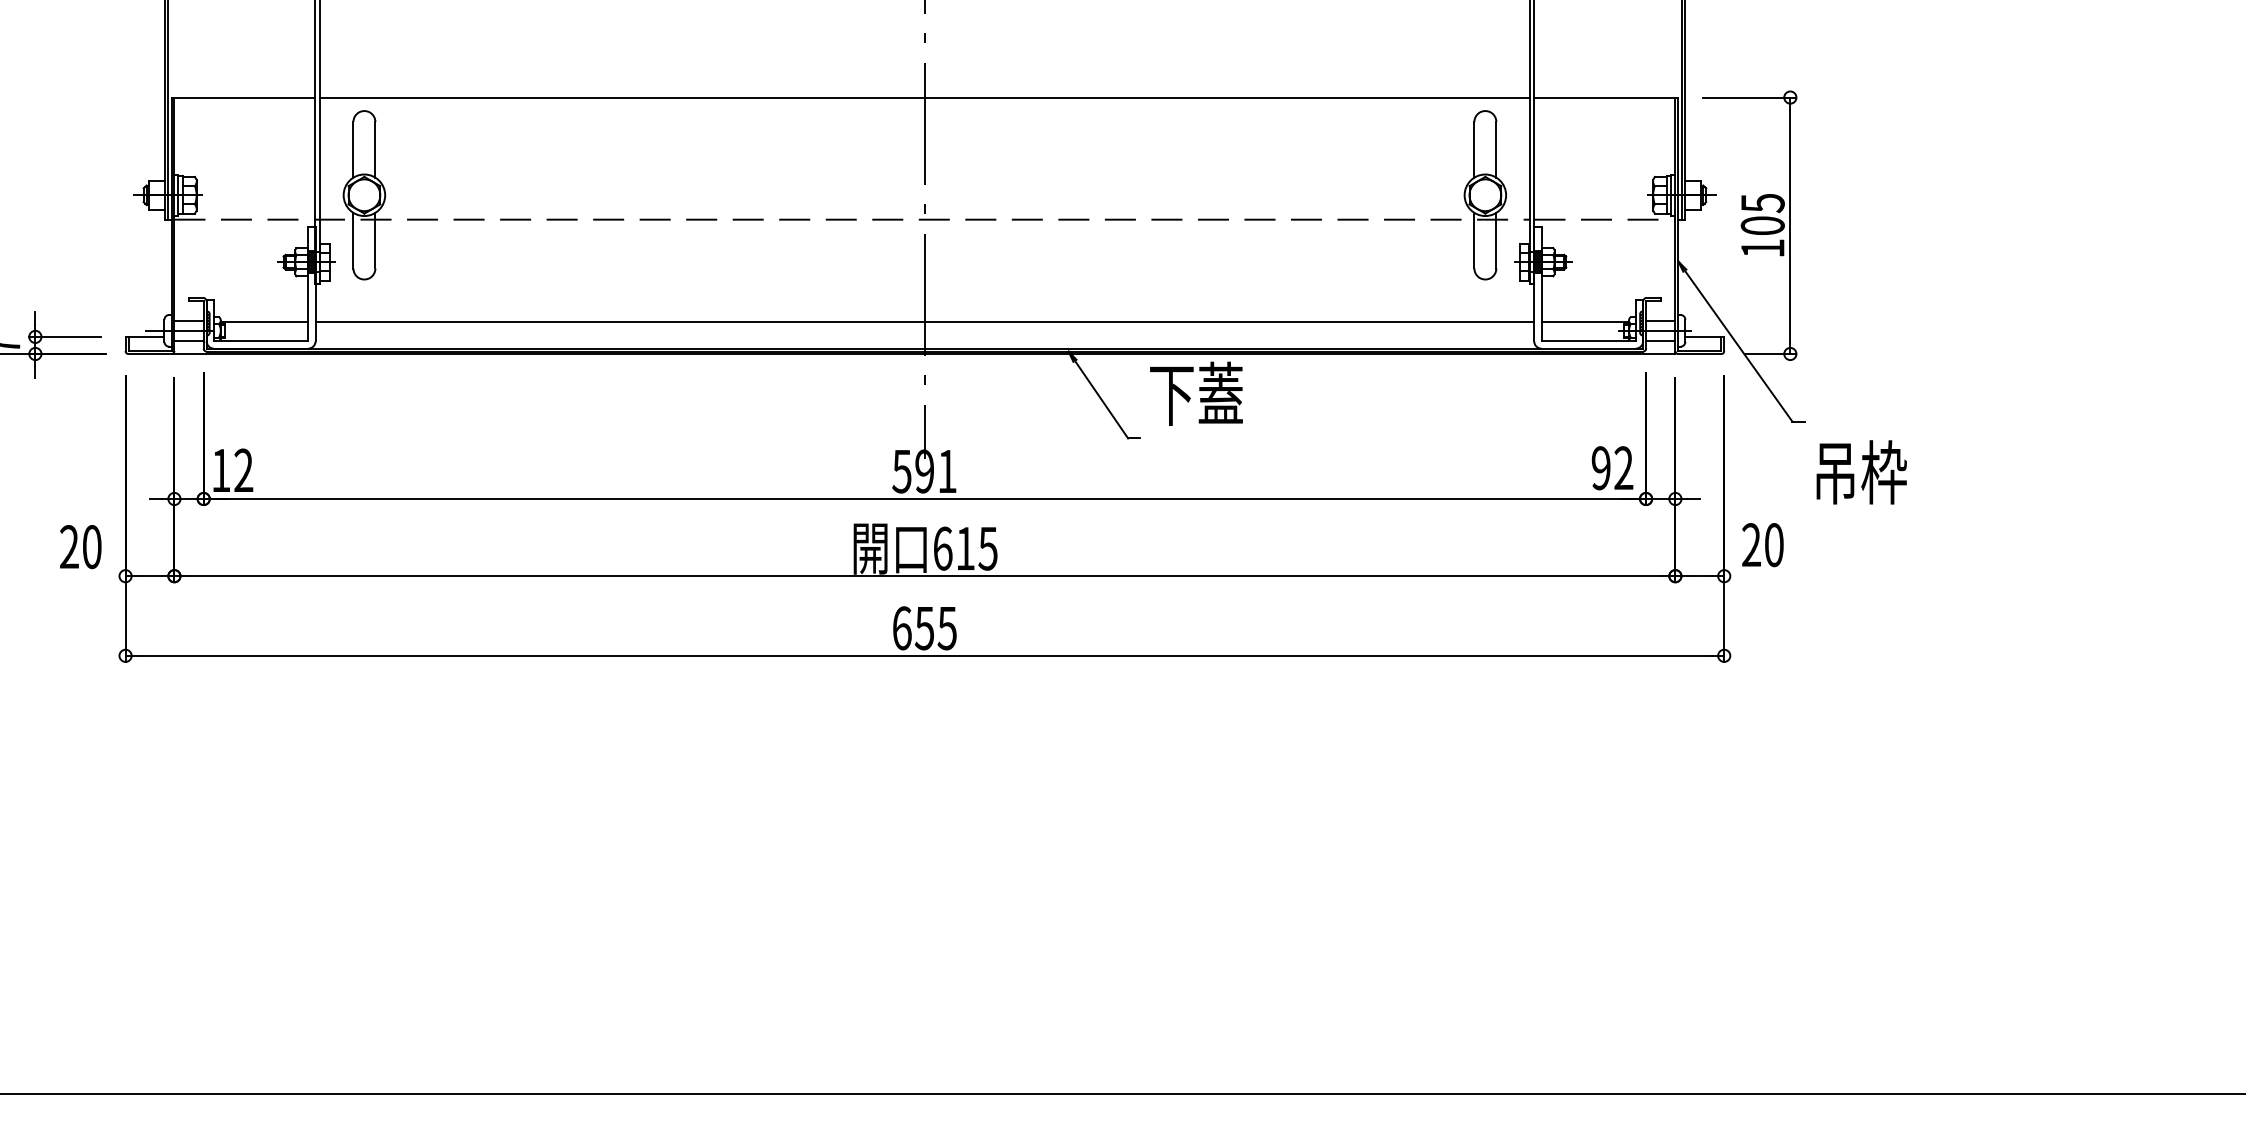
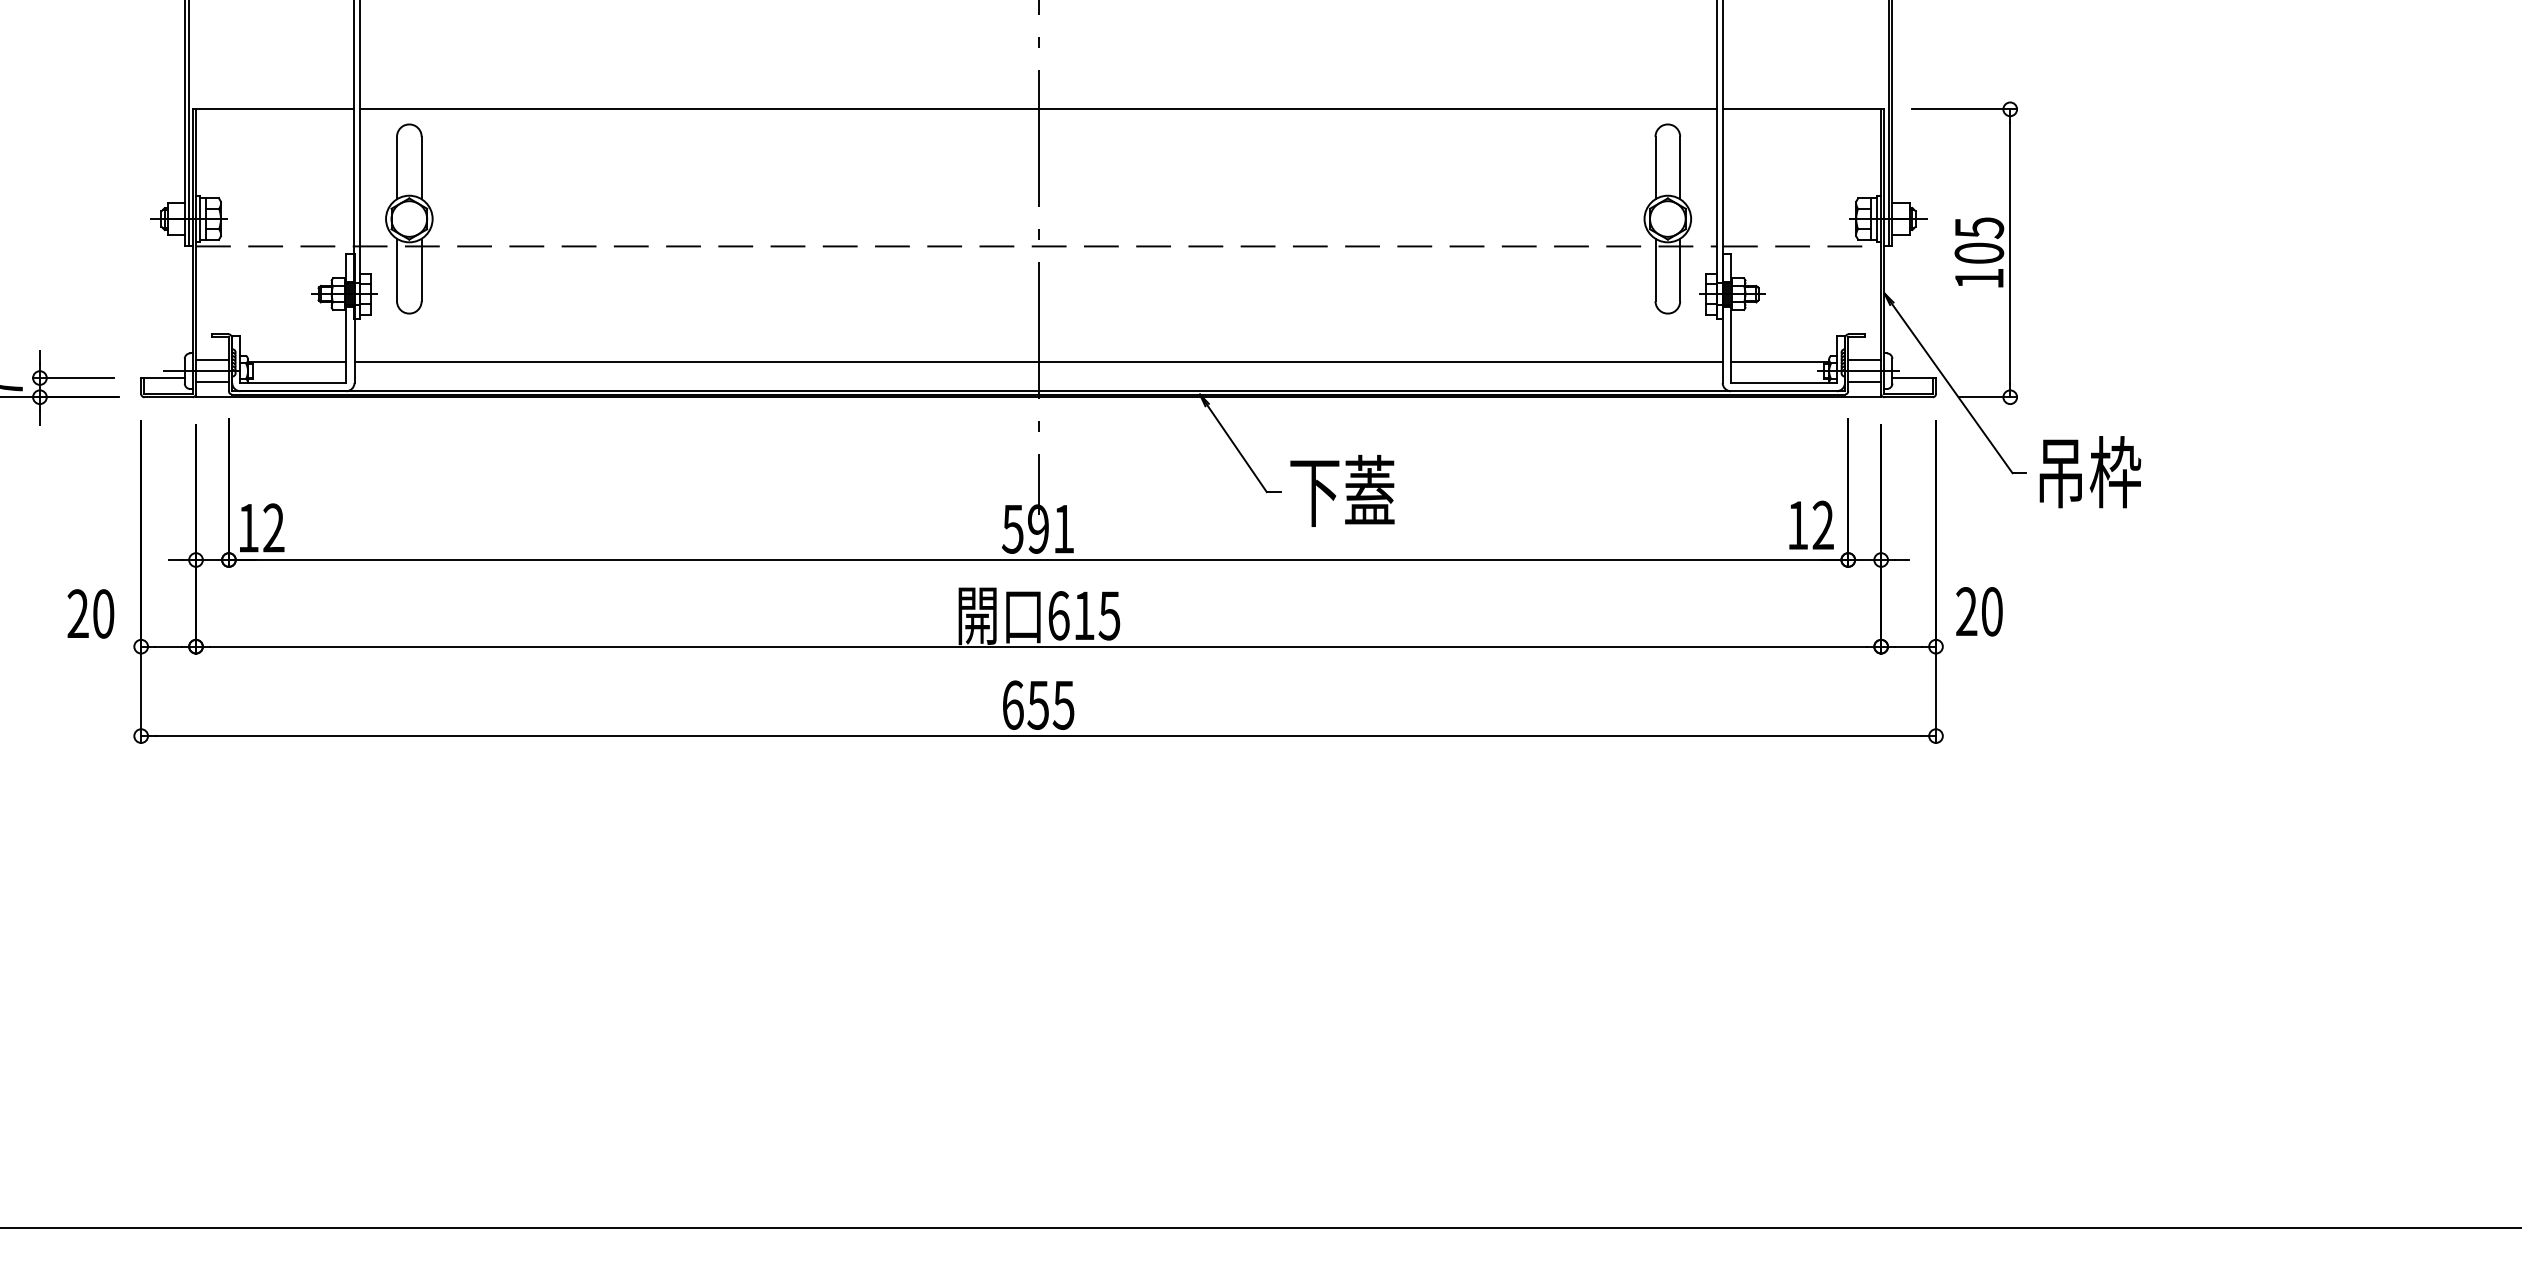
text: (1196, 393) -> (1342, 490), moved
text: (1600, 468) -> (1797, 525), 92 -> 12
text: (1861, 472) -> (2090, 472), moved

